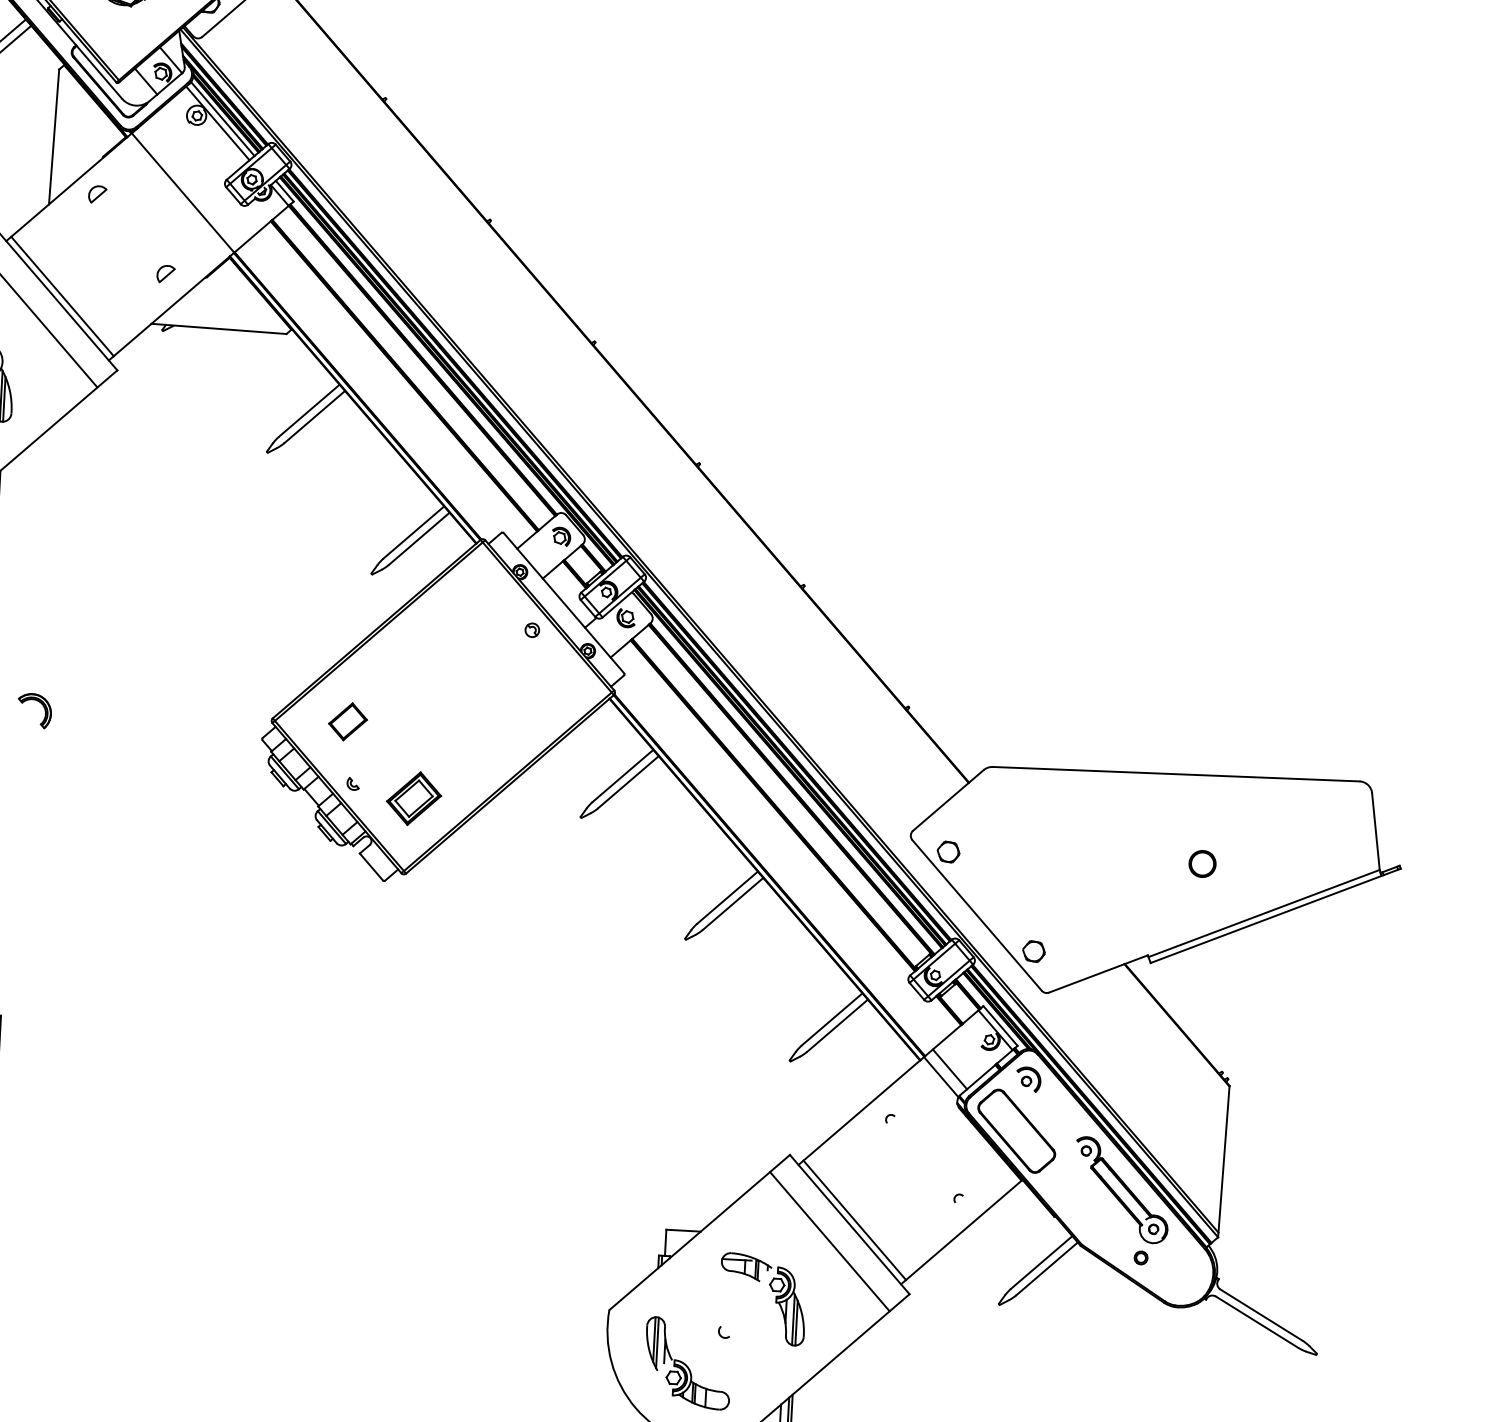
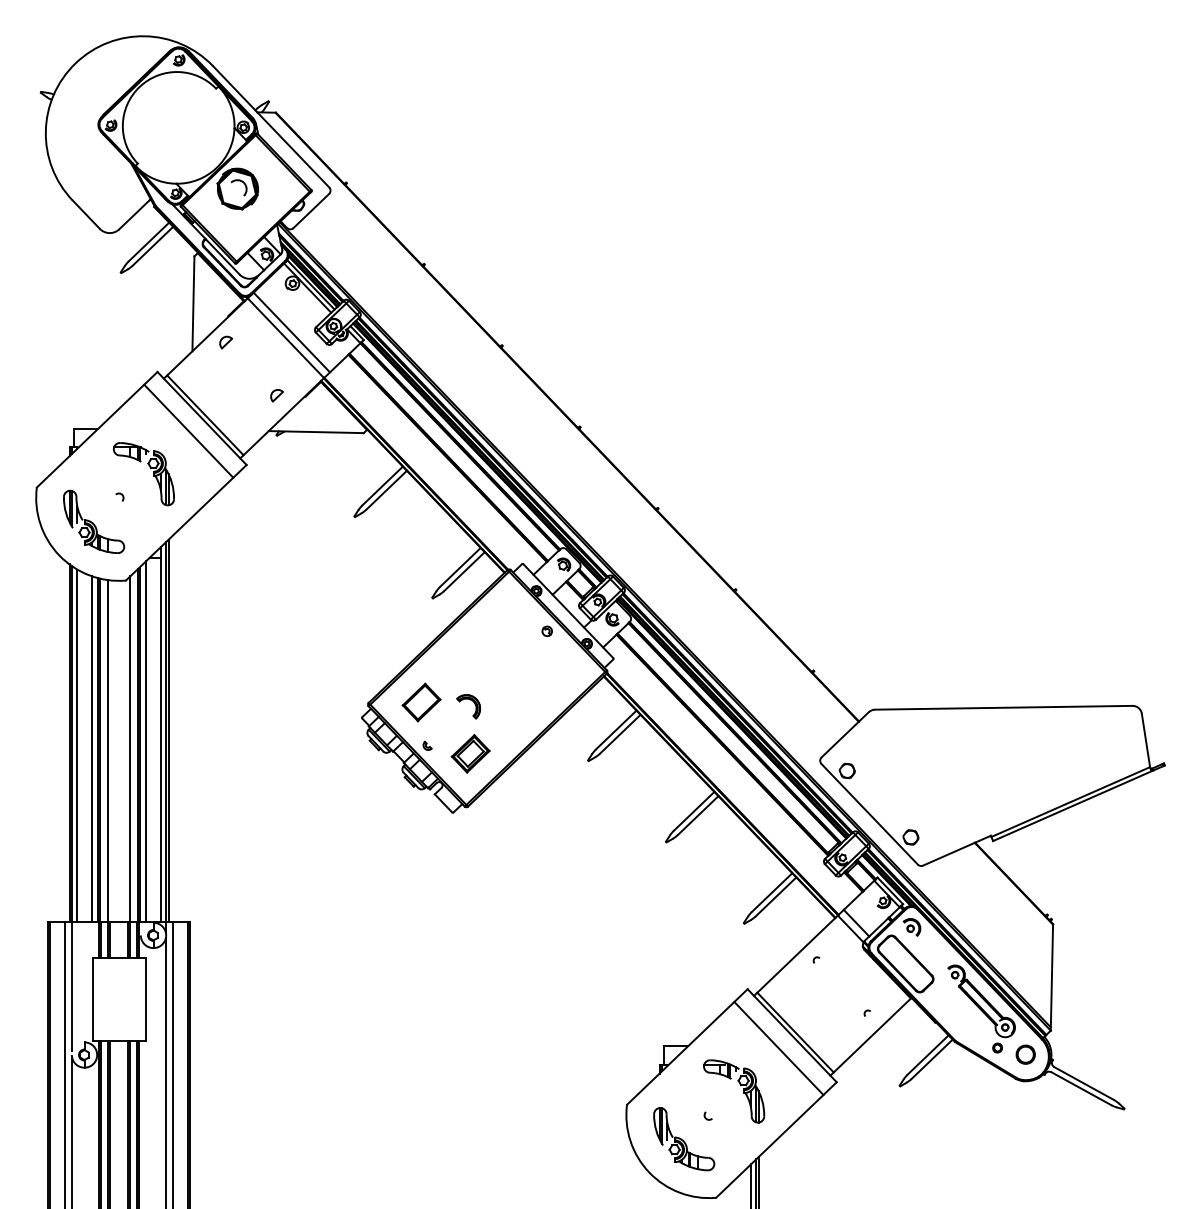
line: (191, 185) -> (291, 332), added
part: (37, 702) -> (470, 700), moved
part: (347, 721) -> (421, 702), size x1.43
part: (1202, 863) -> (1025, 1054), moved

